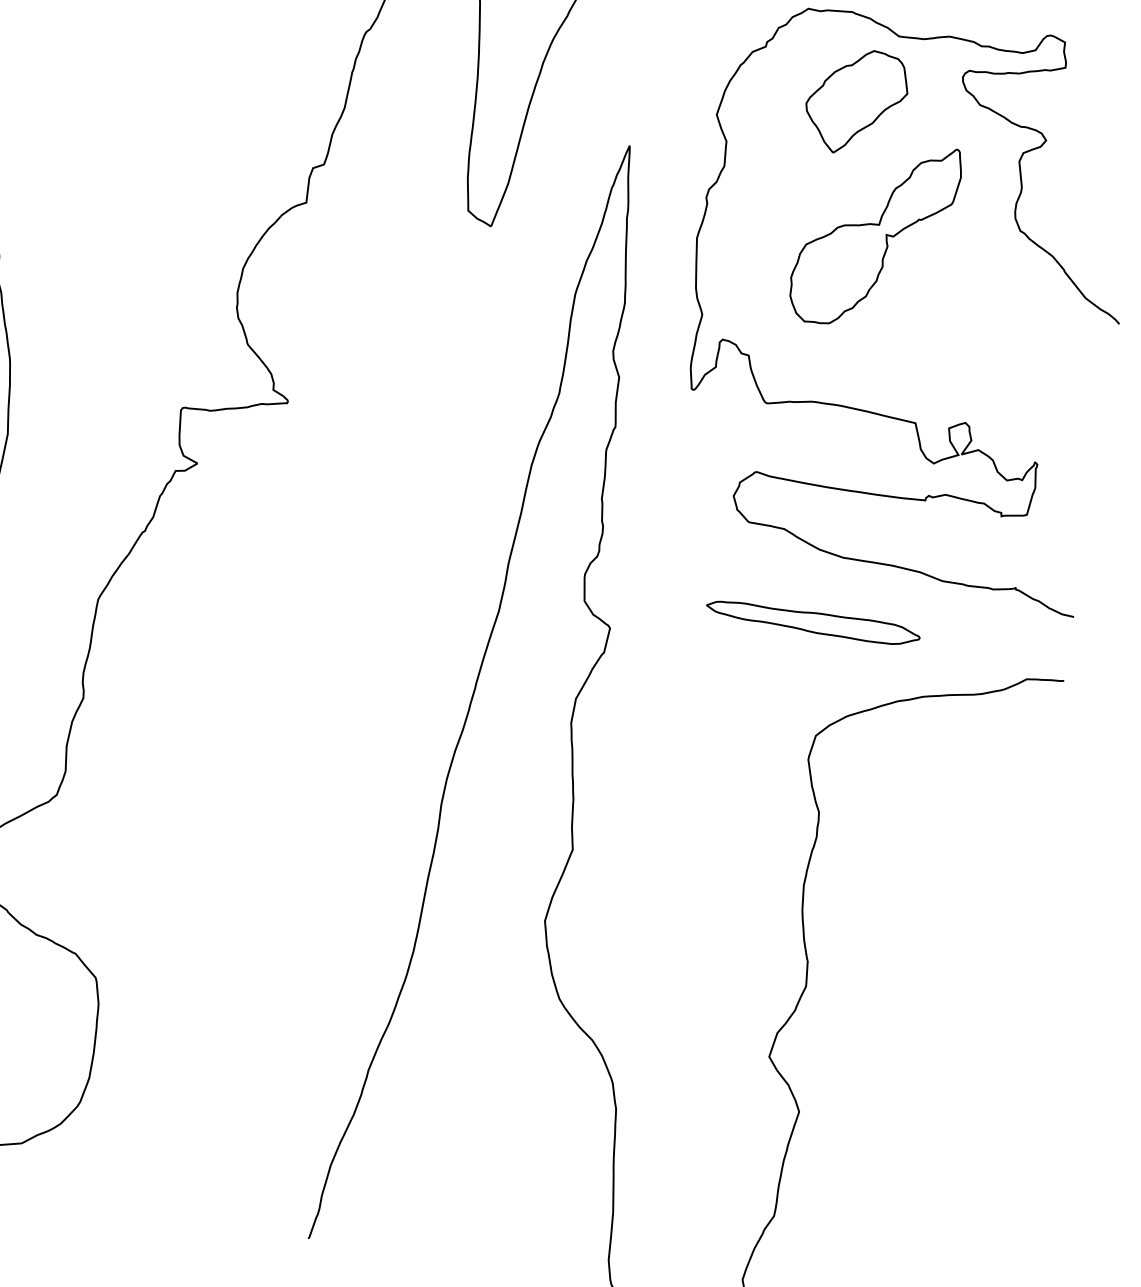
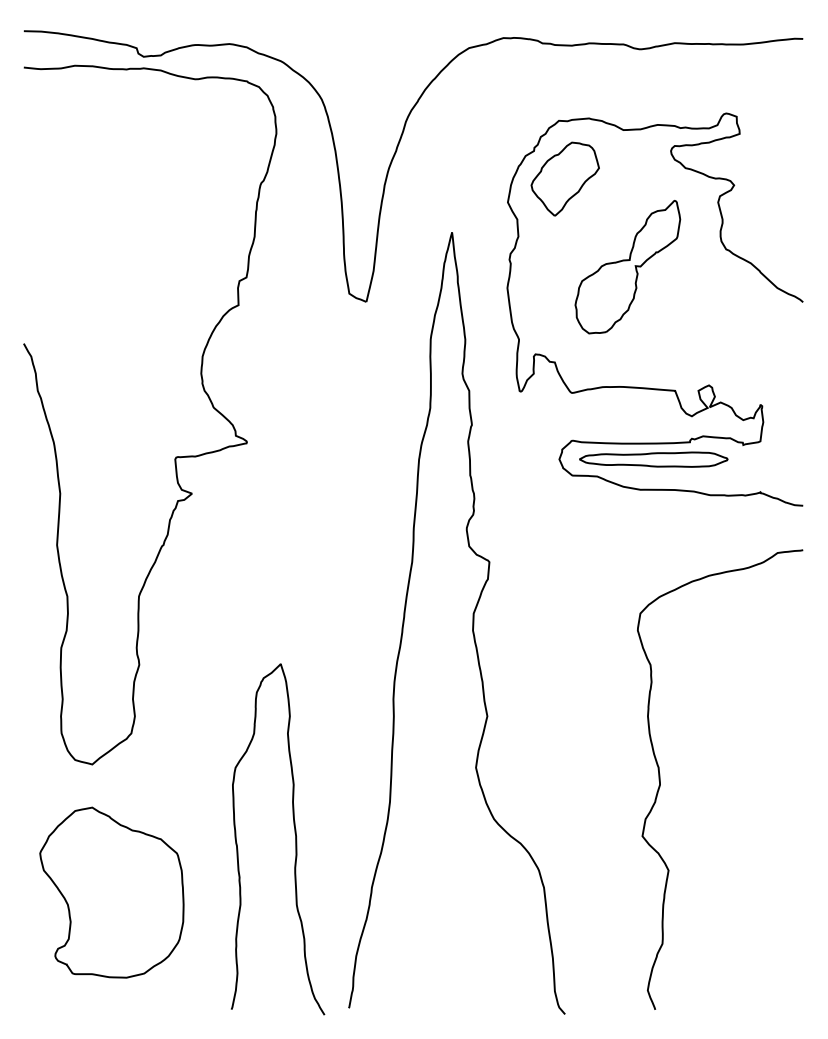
part: (855, 100) -> (564, 178), moved
part: (813, 621) -> (653, 459), moved
curve: (269, 984) -> (295, 839), added

